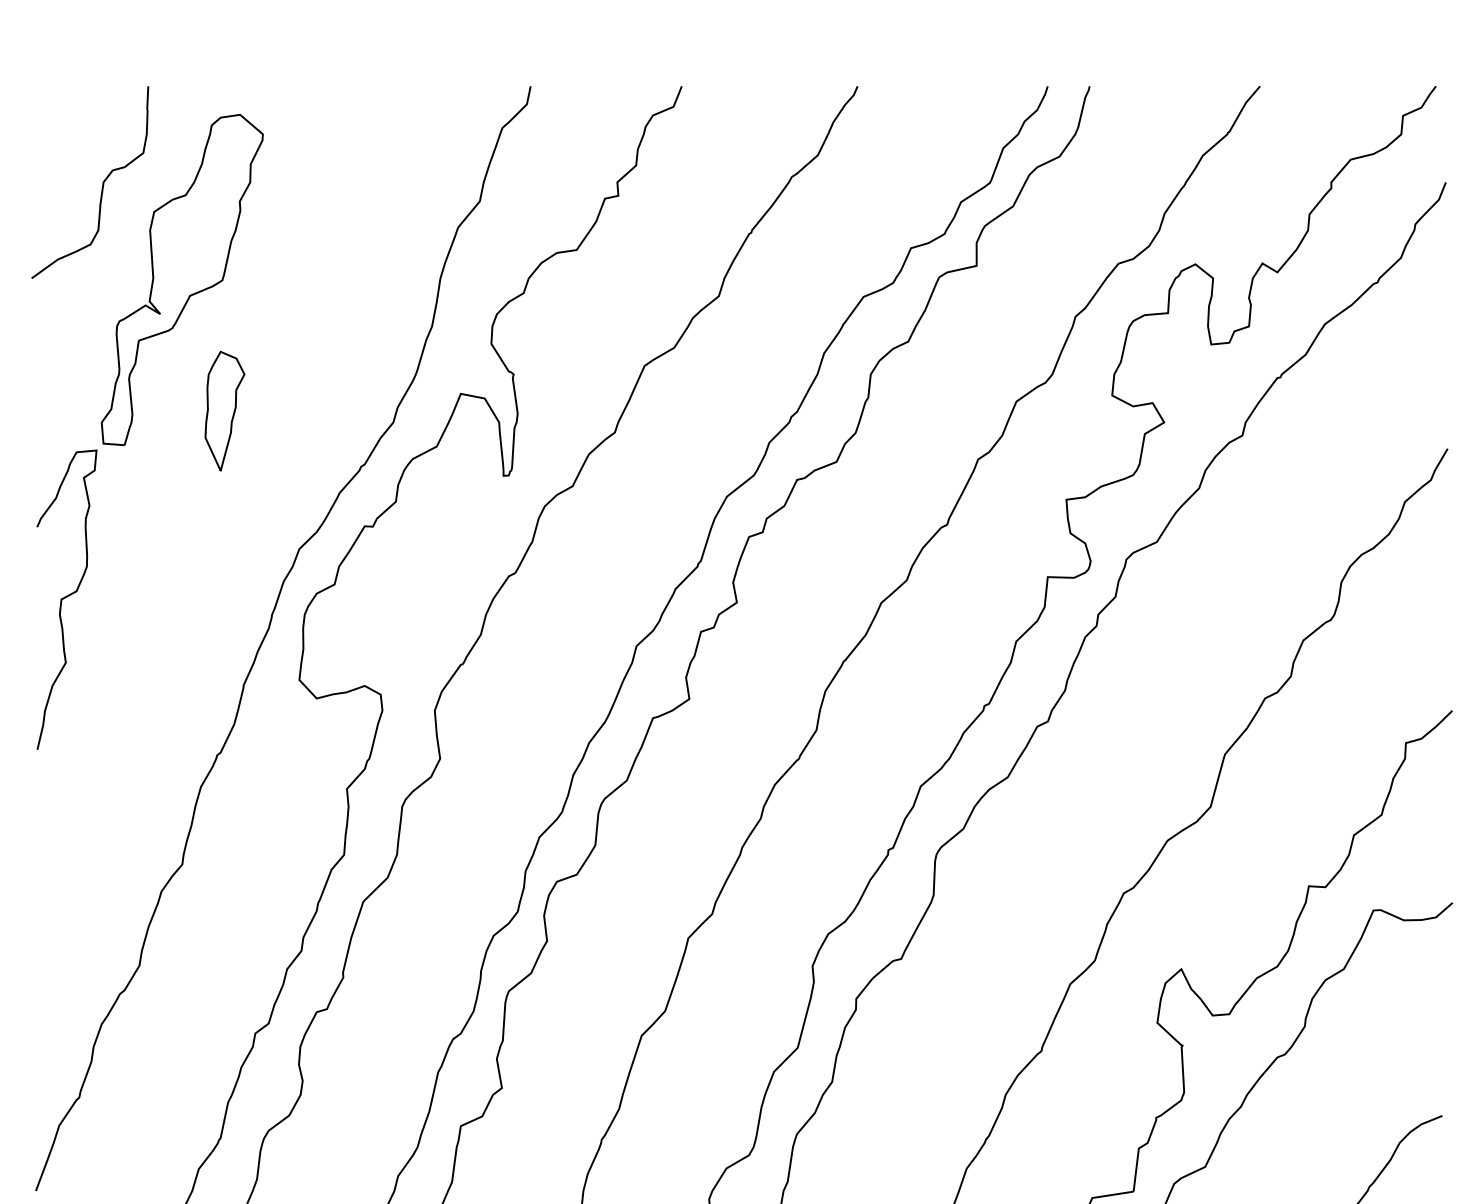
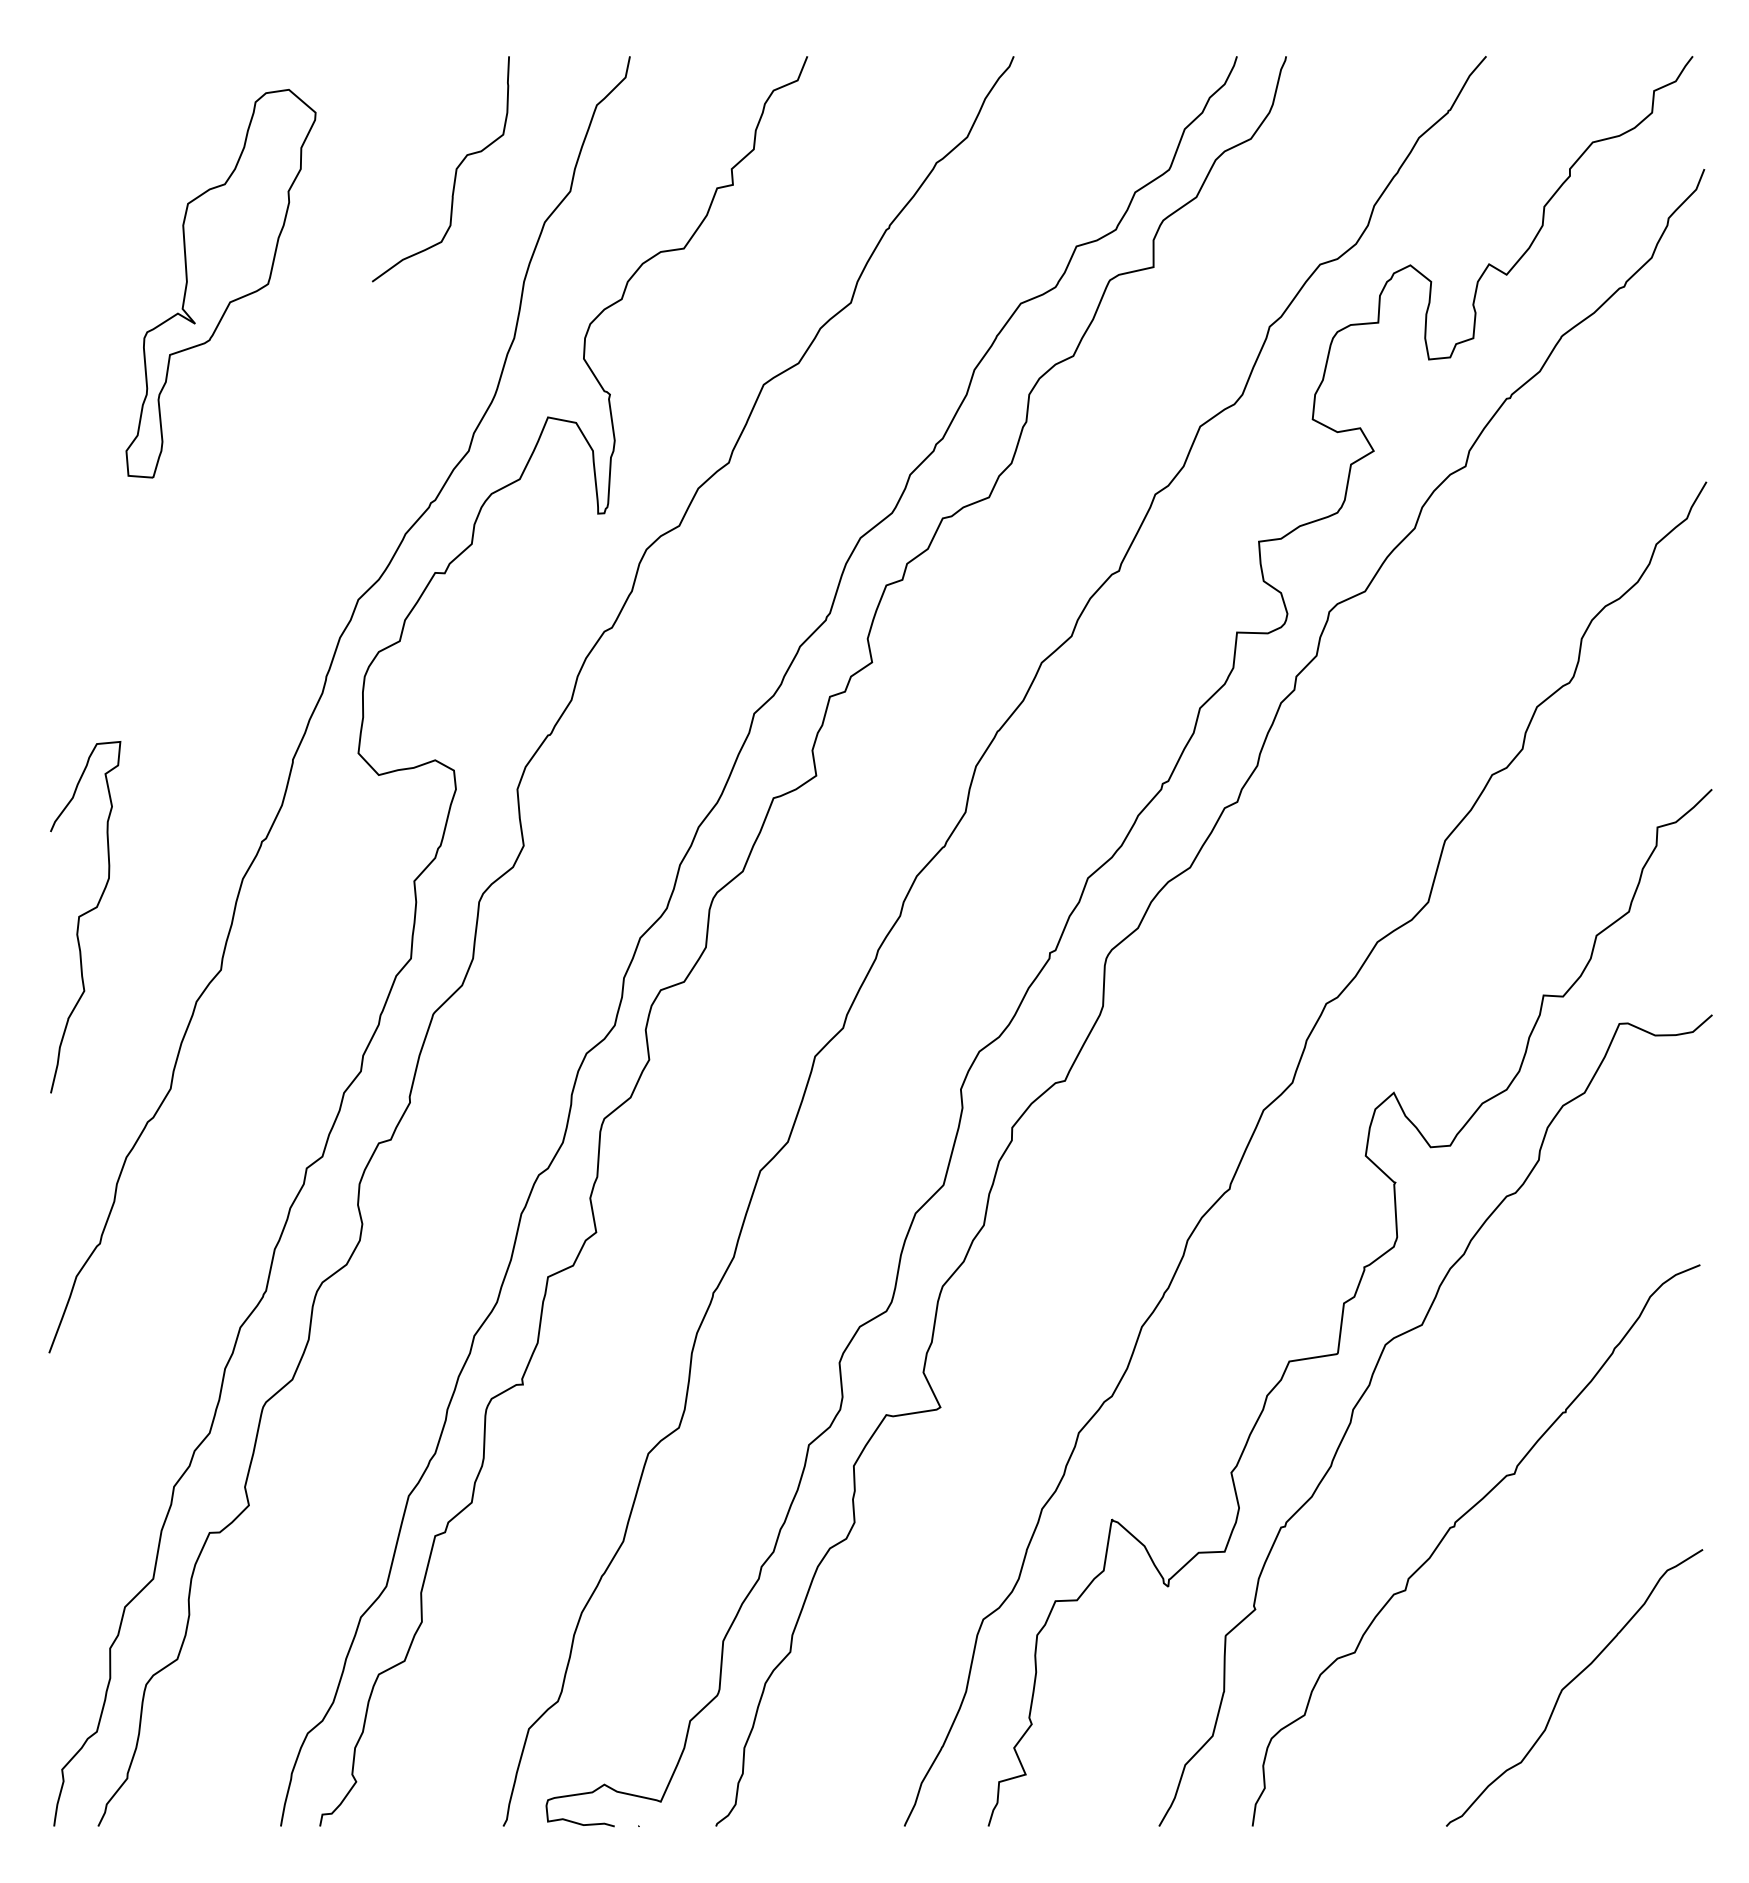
curve: (101, 186) -> (454, 174), moved
part: (224, 410) -> (270, 437), removed
curve: (65, 598) -> (83, 915), moved

